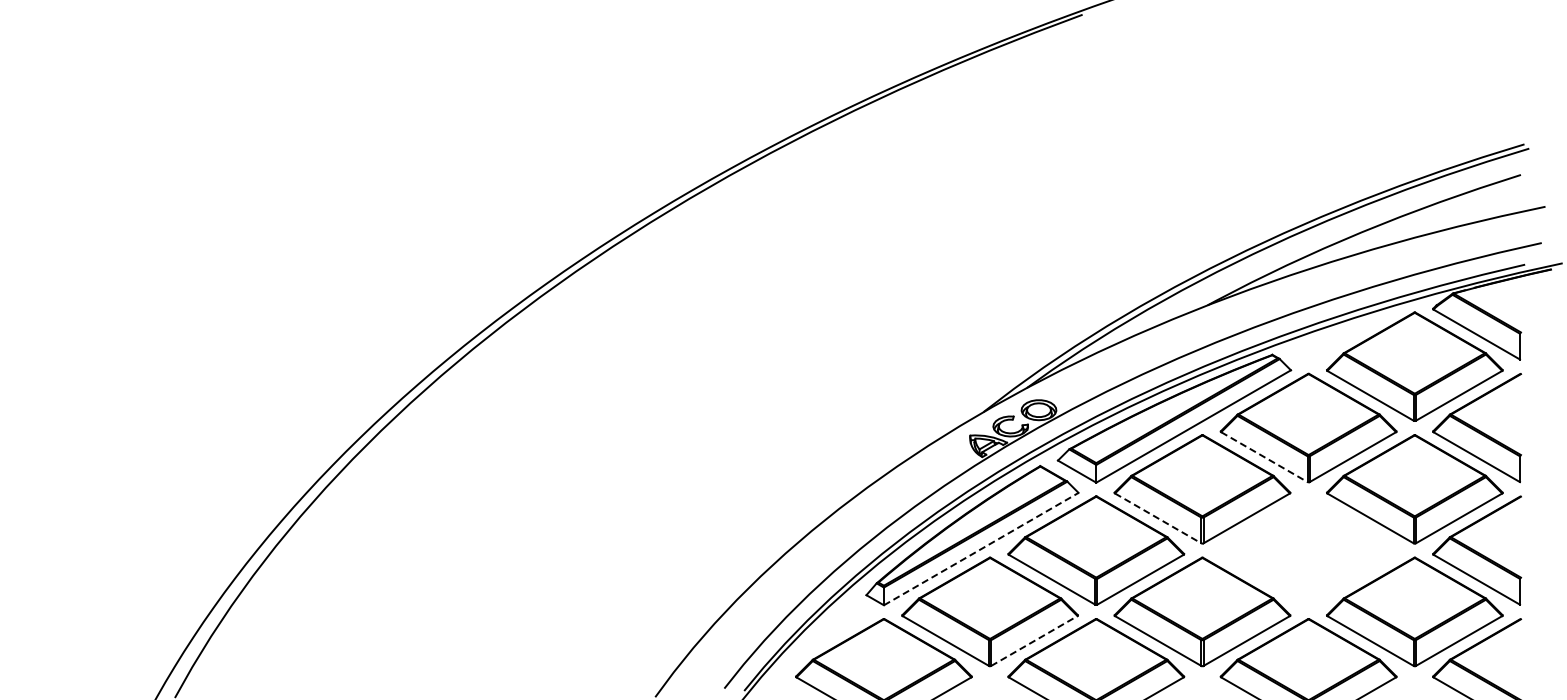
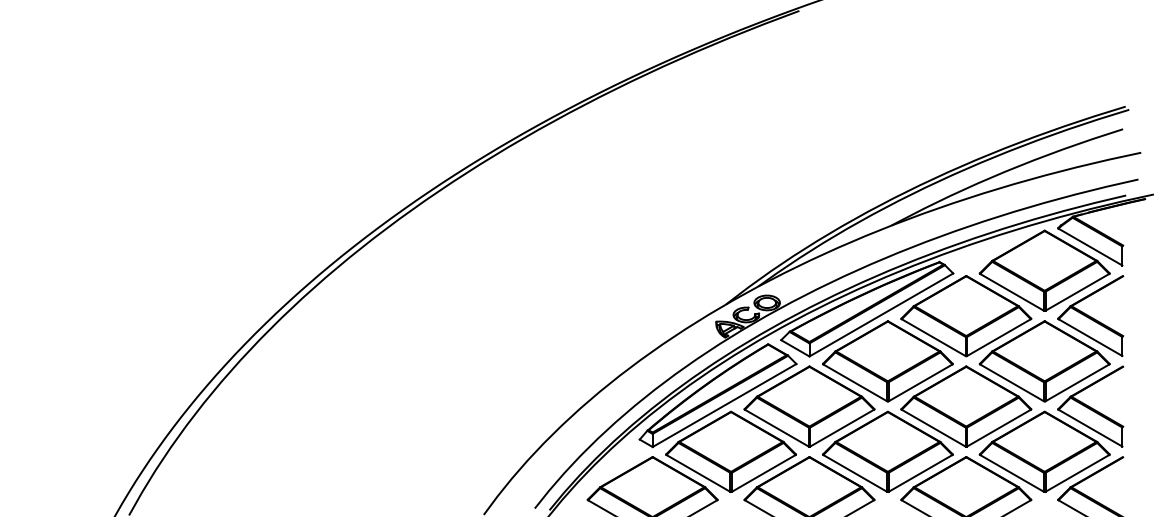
line: (1264, 457) -> (933, 337), dashed -> solid
line: (1158, 518) -> (855, 382), dashed -> solid
line: (981, 548) -> (724, 405), dashed -> solid
part: (1308, 550) -> (966, 406), added
line: (1034, 641) -> (763, 473), dashed -> solid

